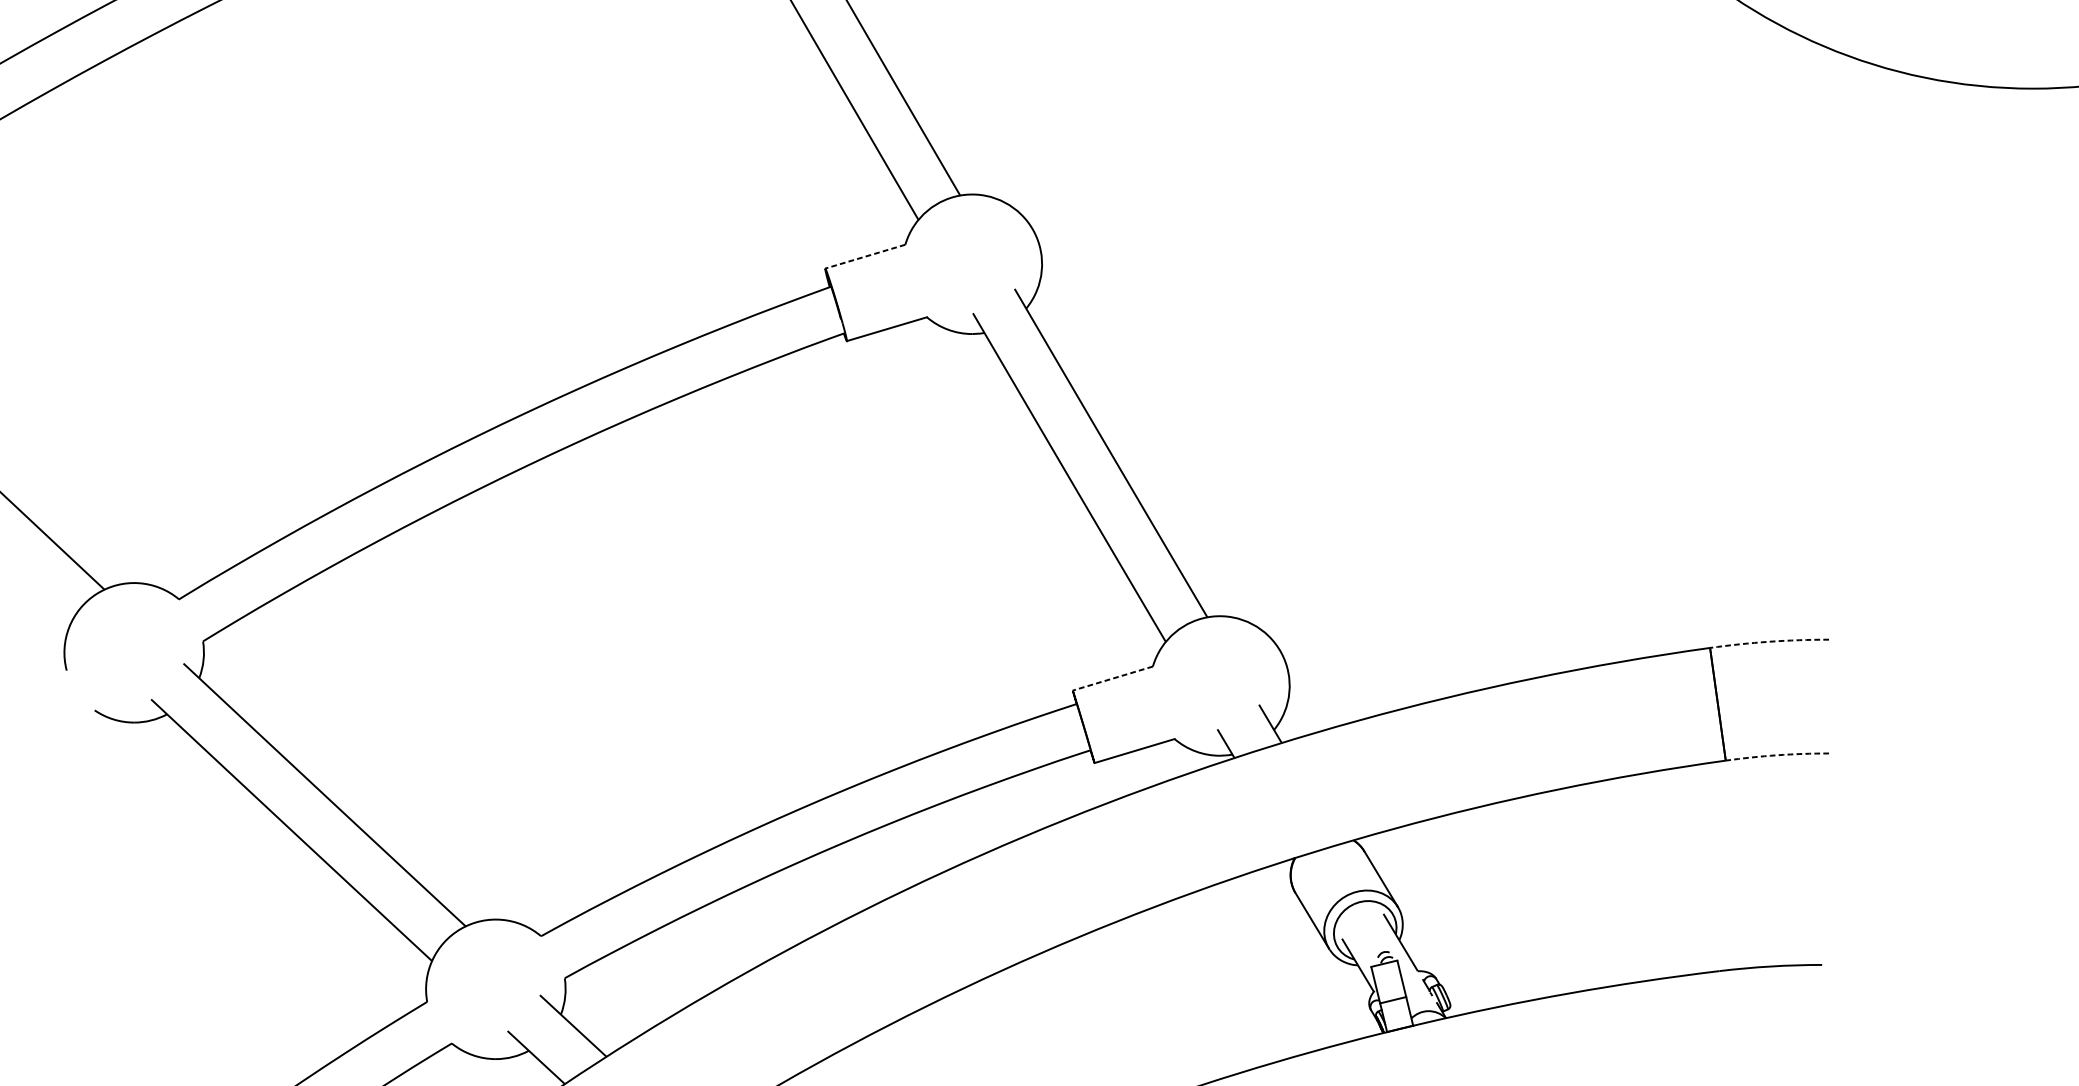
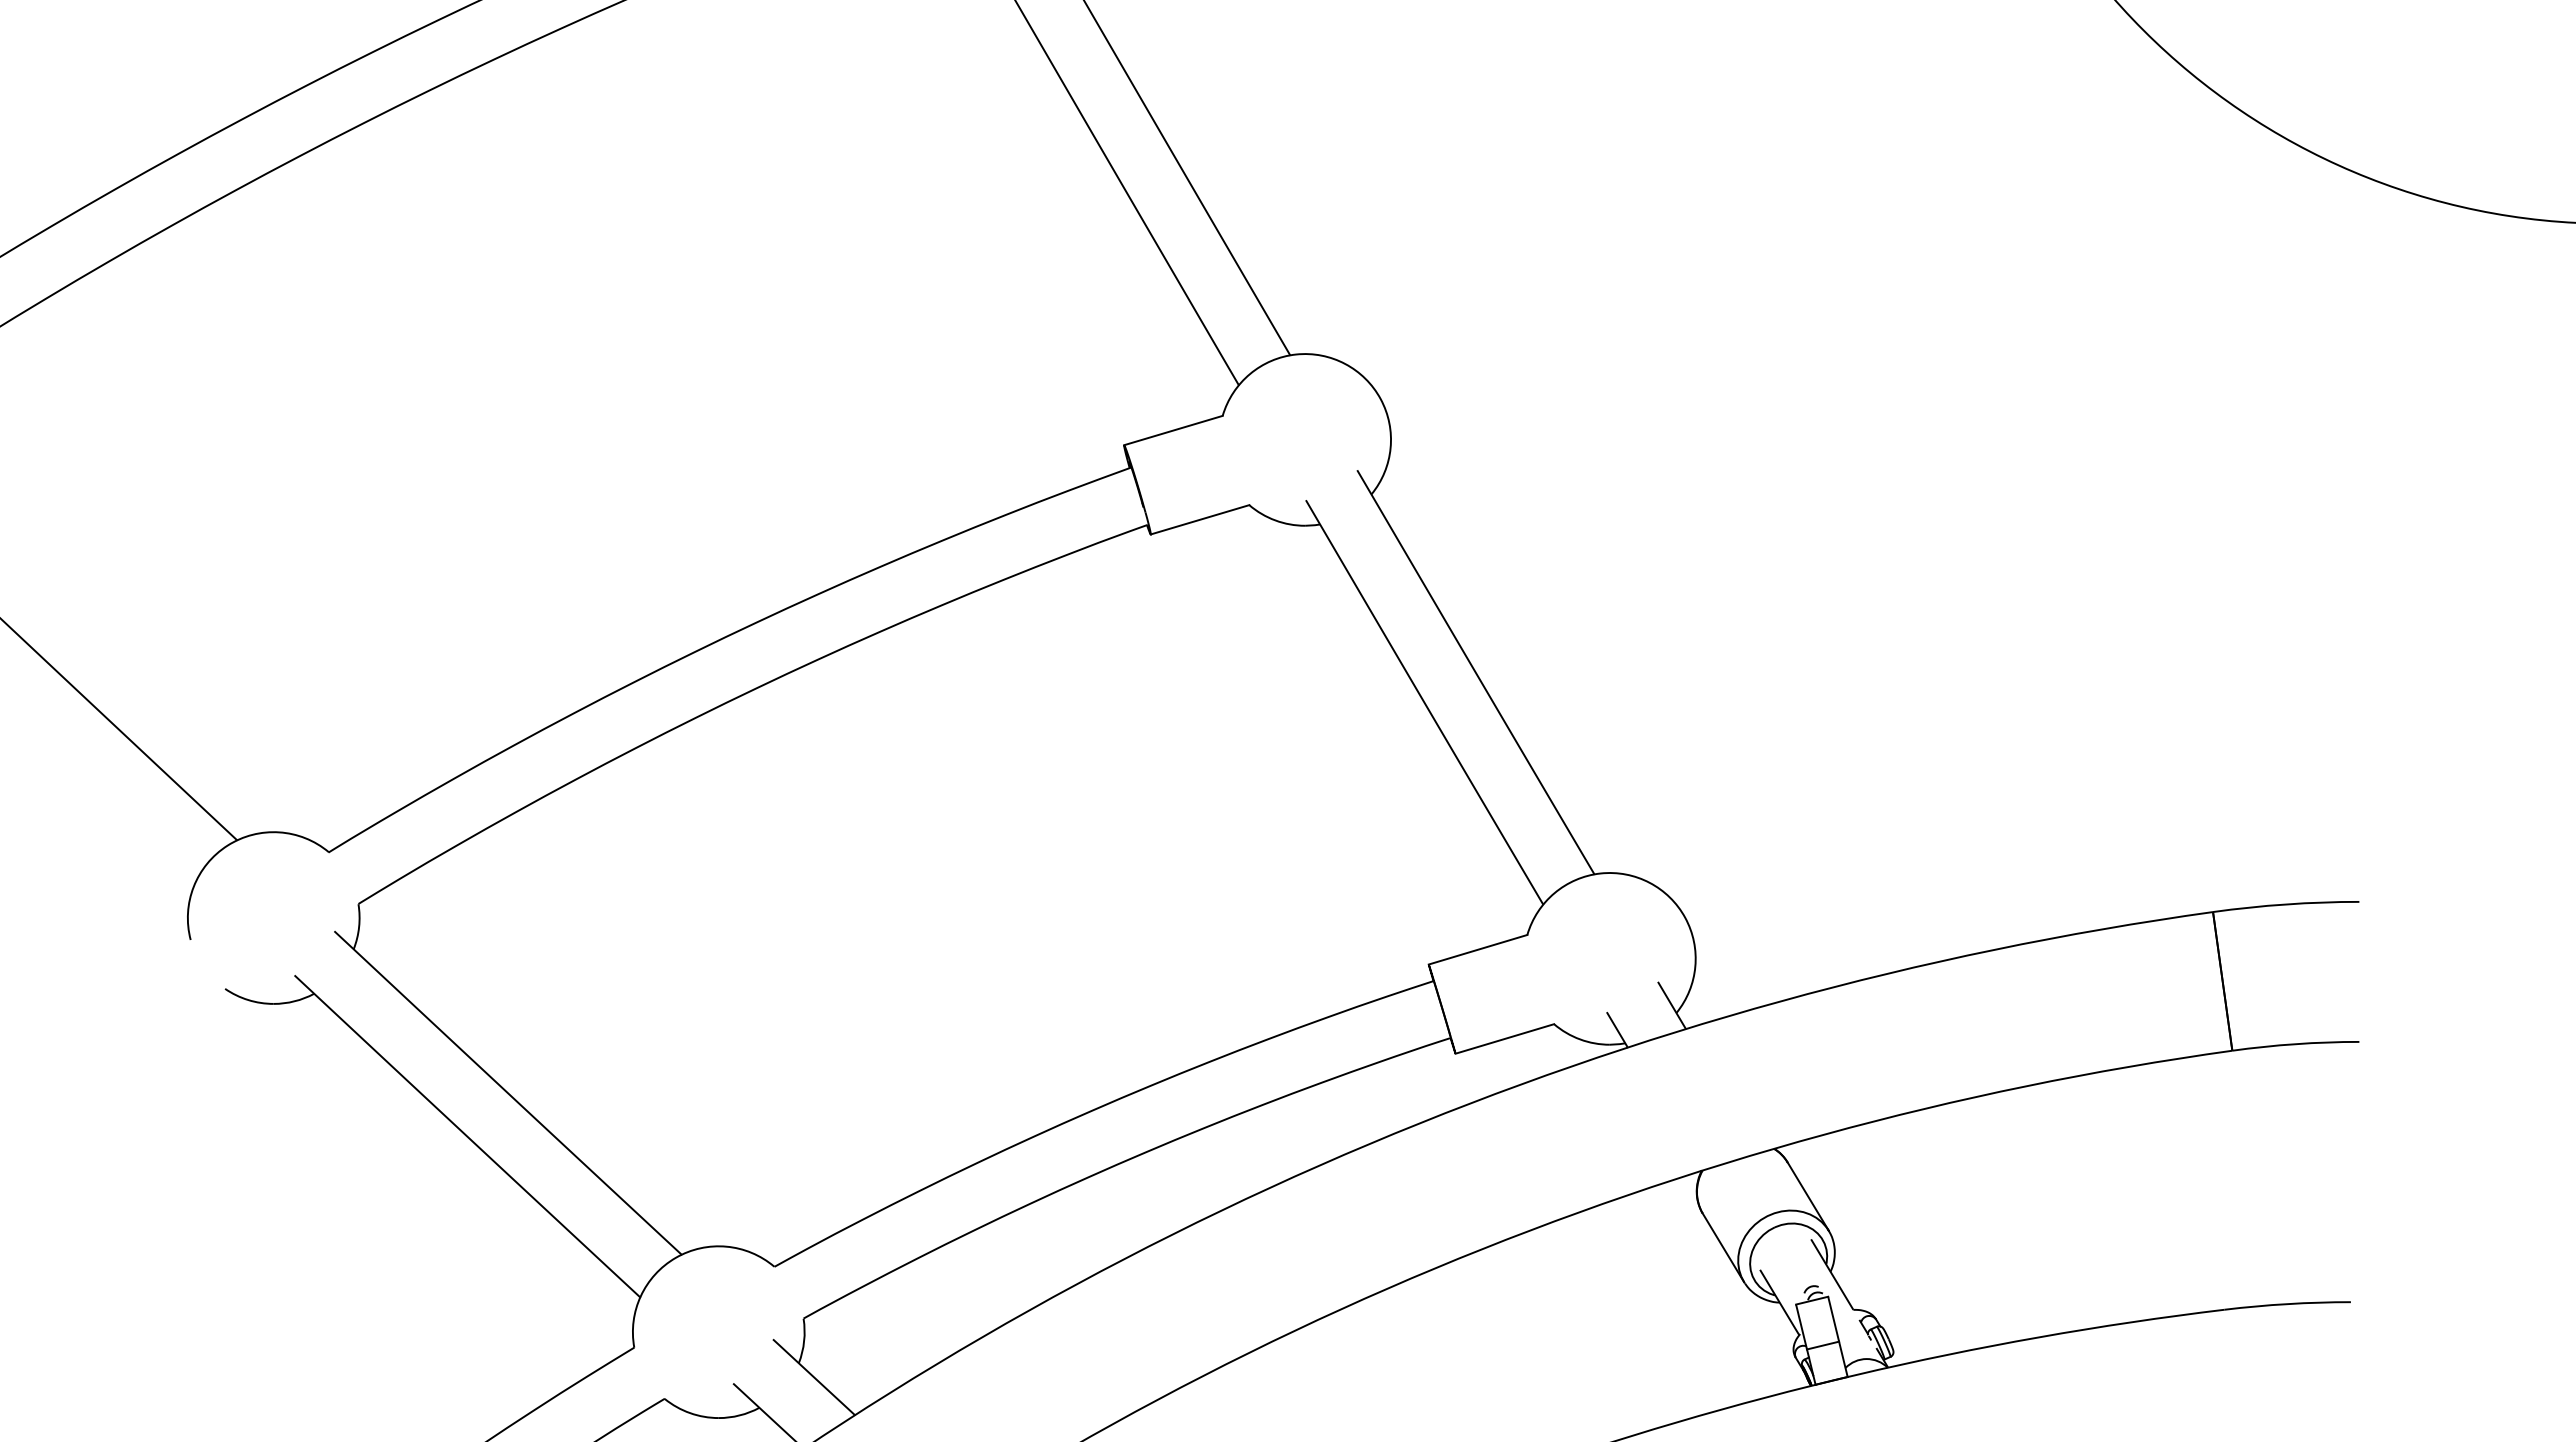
line: (864, 256) -> (1172, 430), dashed -> solid
arc: (1769, 641) -> (2286, 904), dashed -> solid
line: (1112, 678) -> (1477, 949), dashed -> solid
arc: (1777, 755) -> (2295, 1044), dashed -> solid

